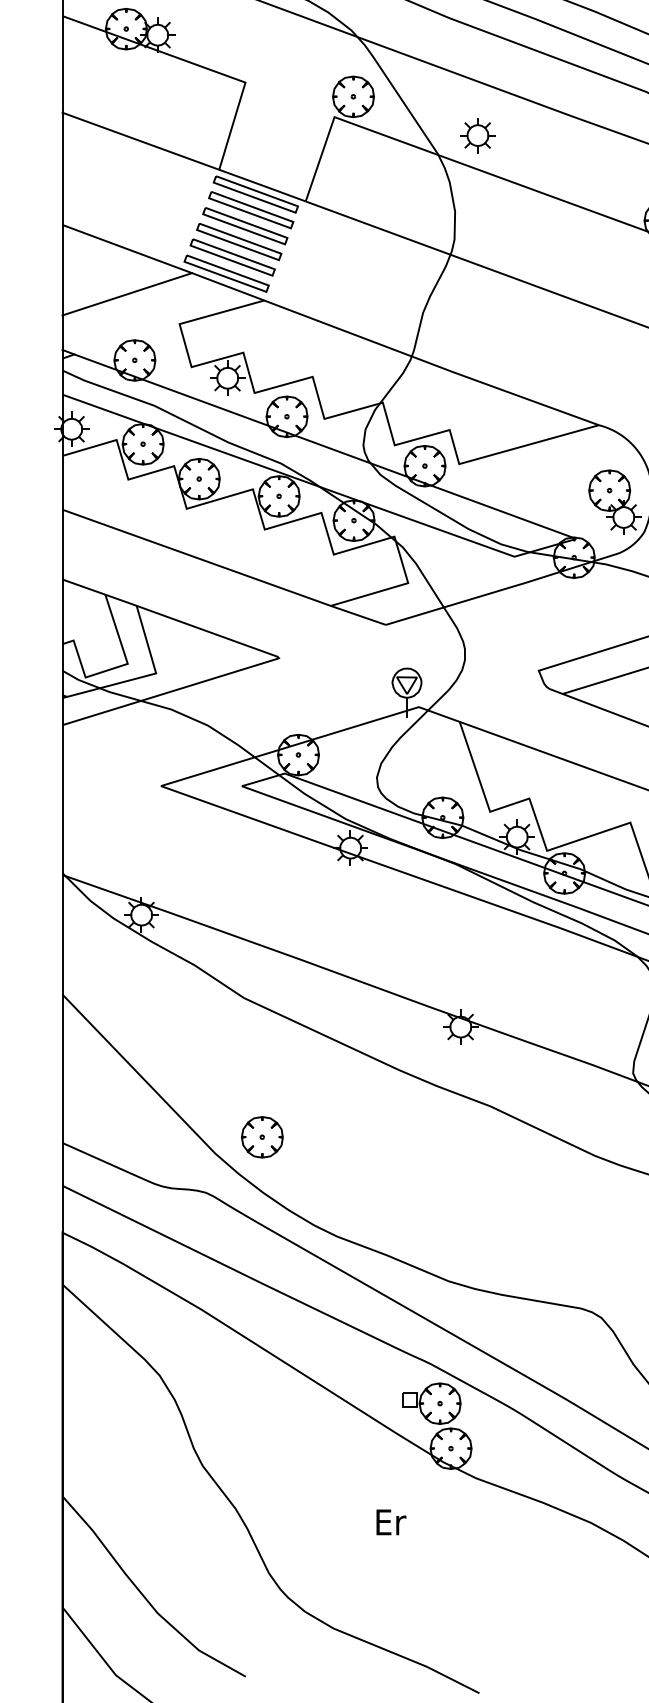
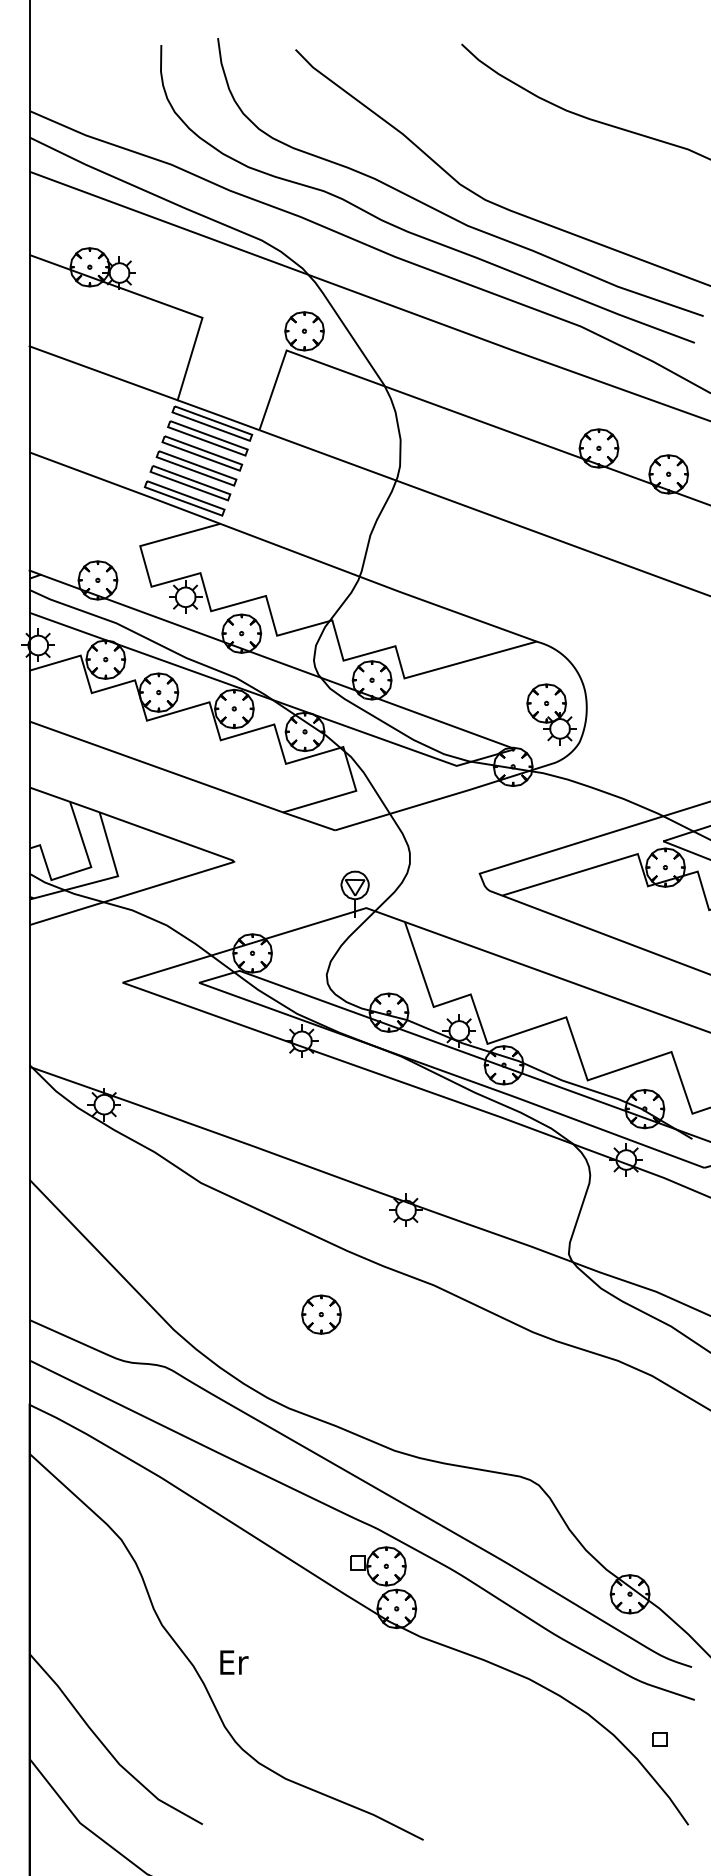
part: (477, 135) -> (421, 367), removed
line: (126, 293) -> (90, 517), removed
part: (262, 1137) -> (321, 1314), moved
text: (391, 1522) -> (234, 1662), moved

